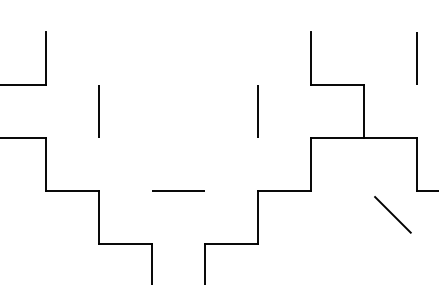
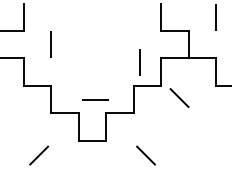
line: (257, 111) -> (139, 62), moved
line: (178, 190) -> (95, 99), moved
line: (392, 213) -> (179, 97), moved

